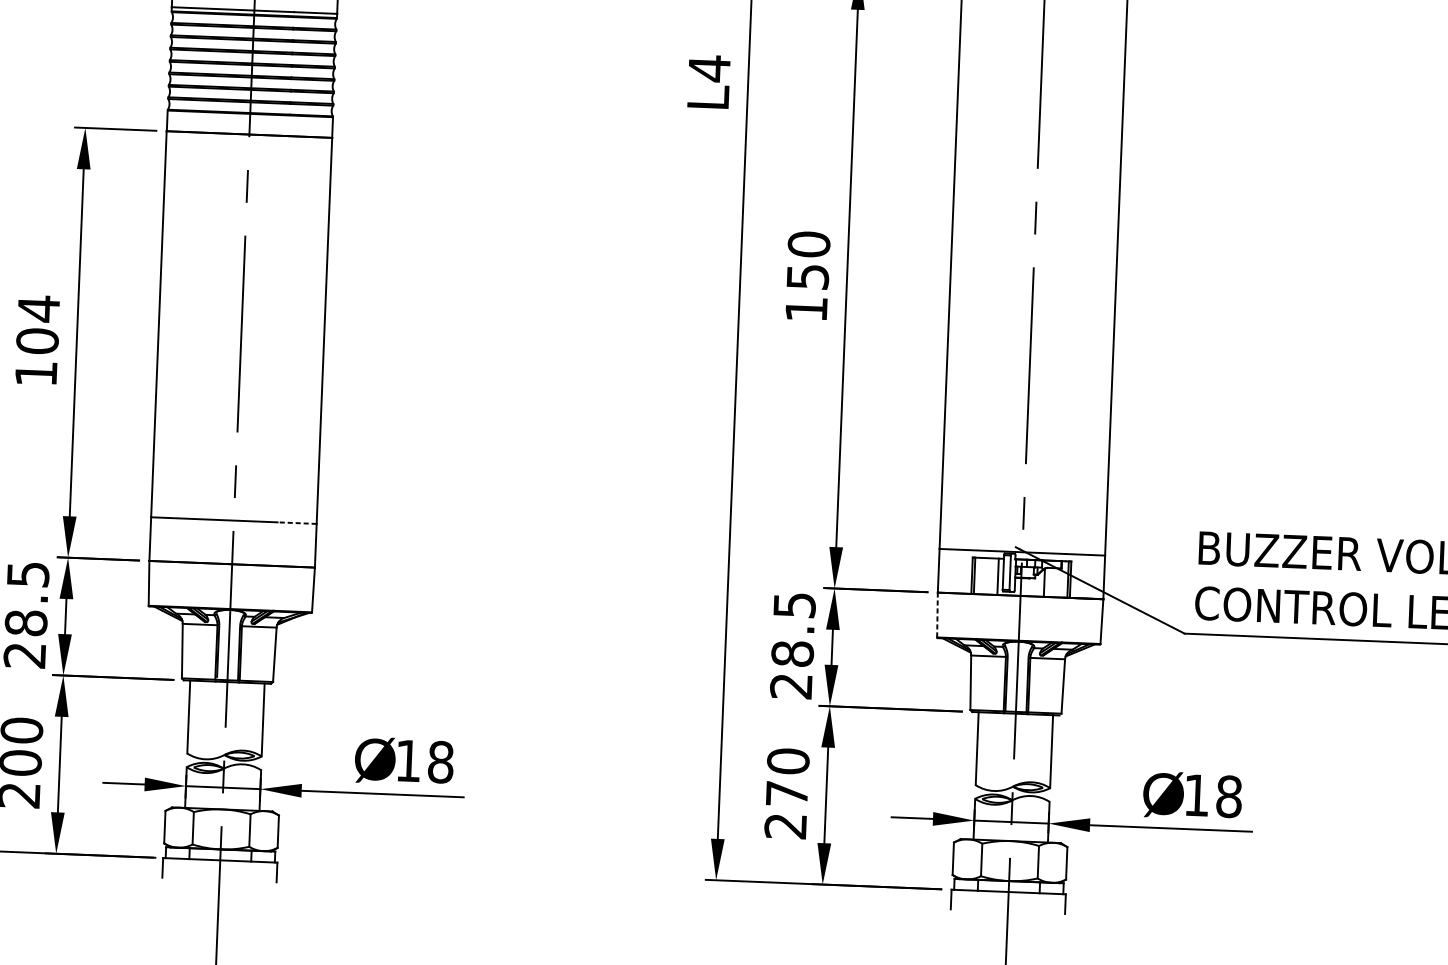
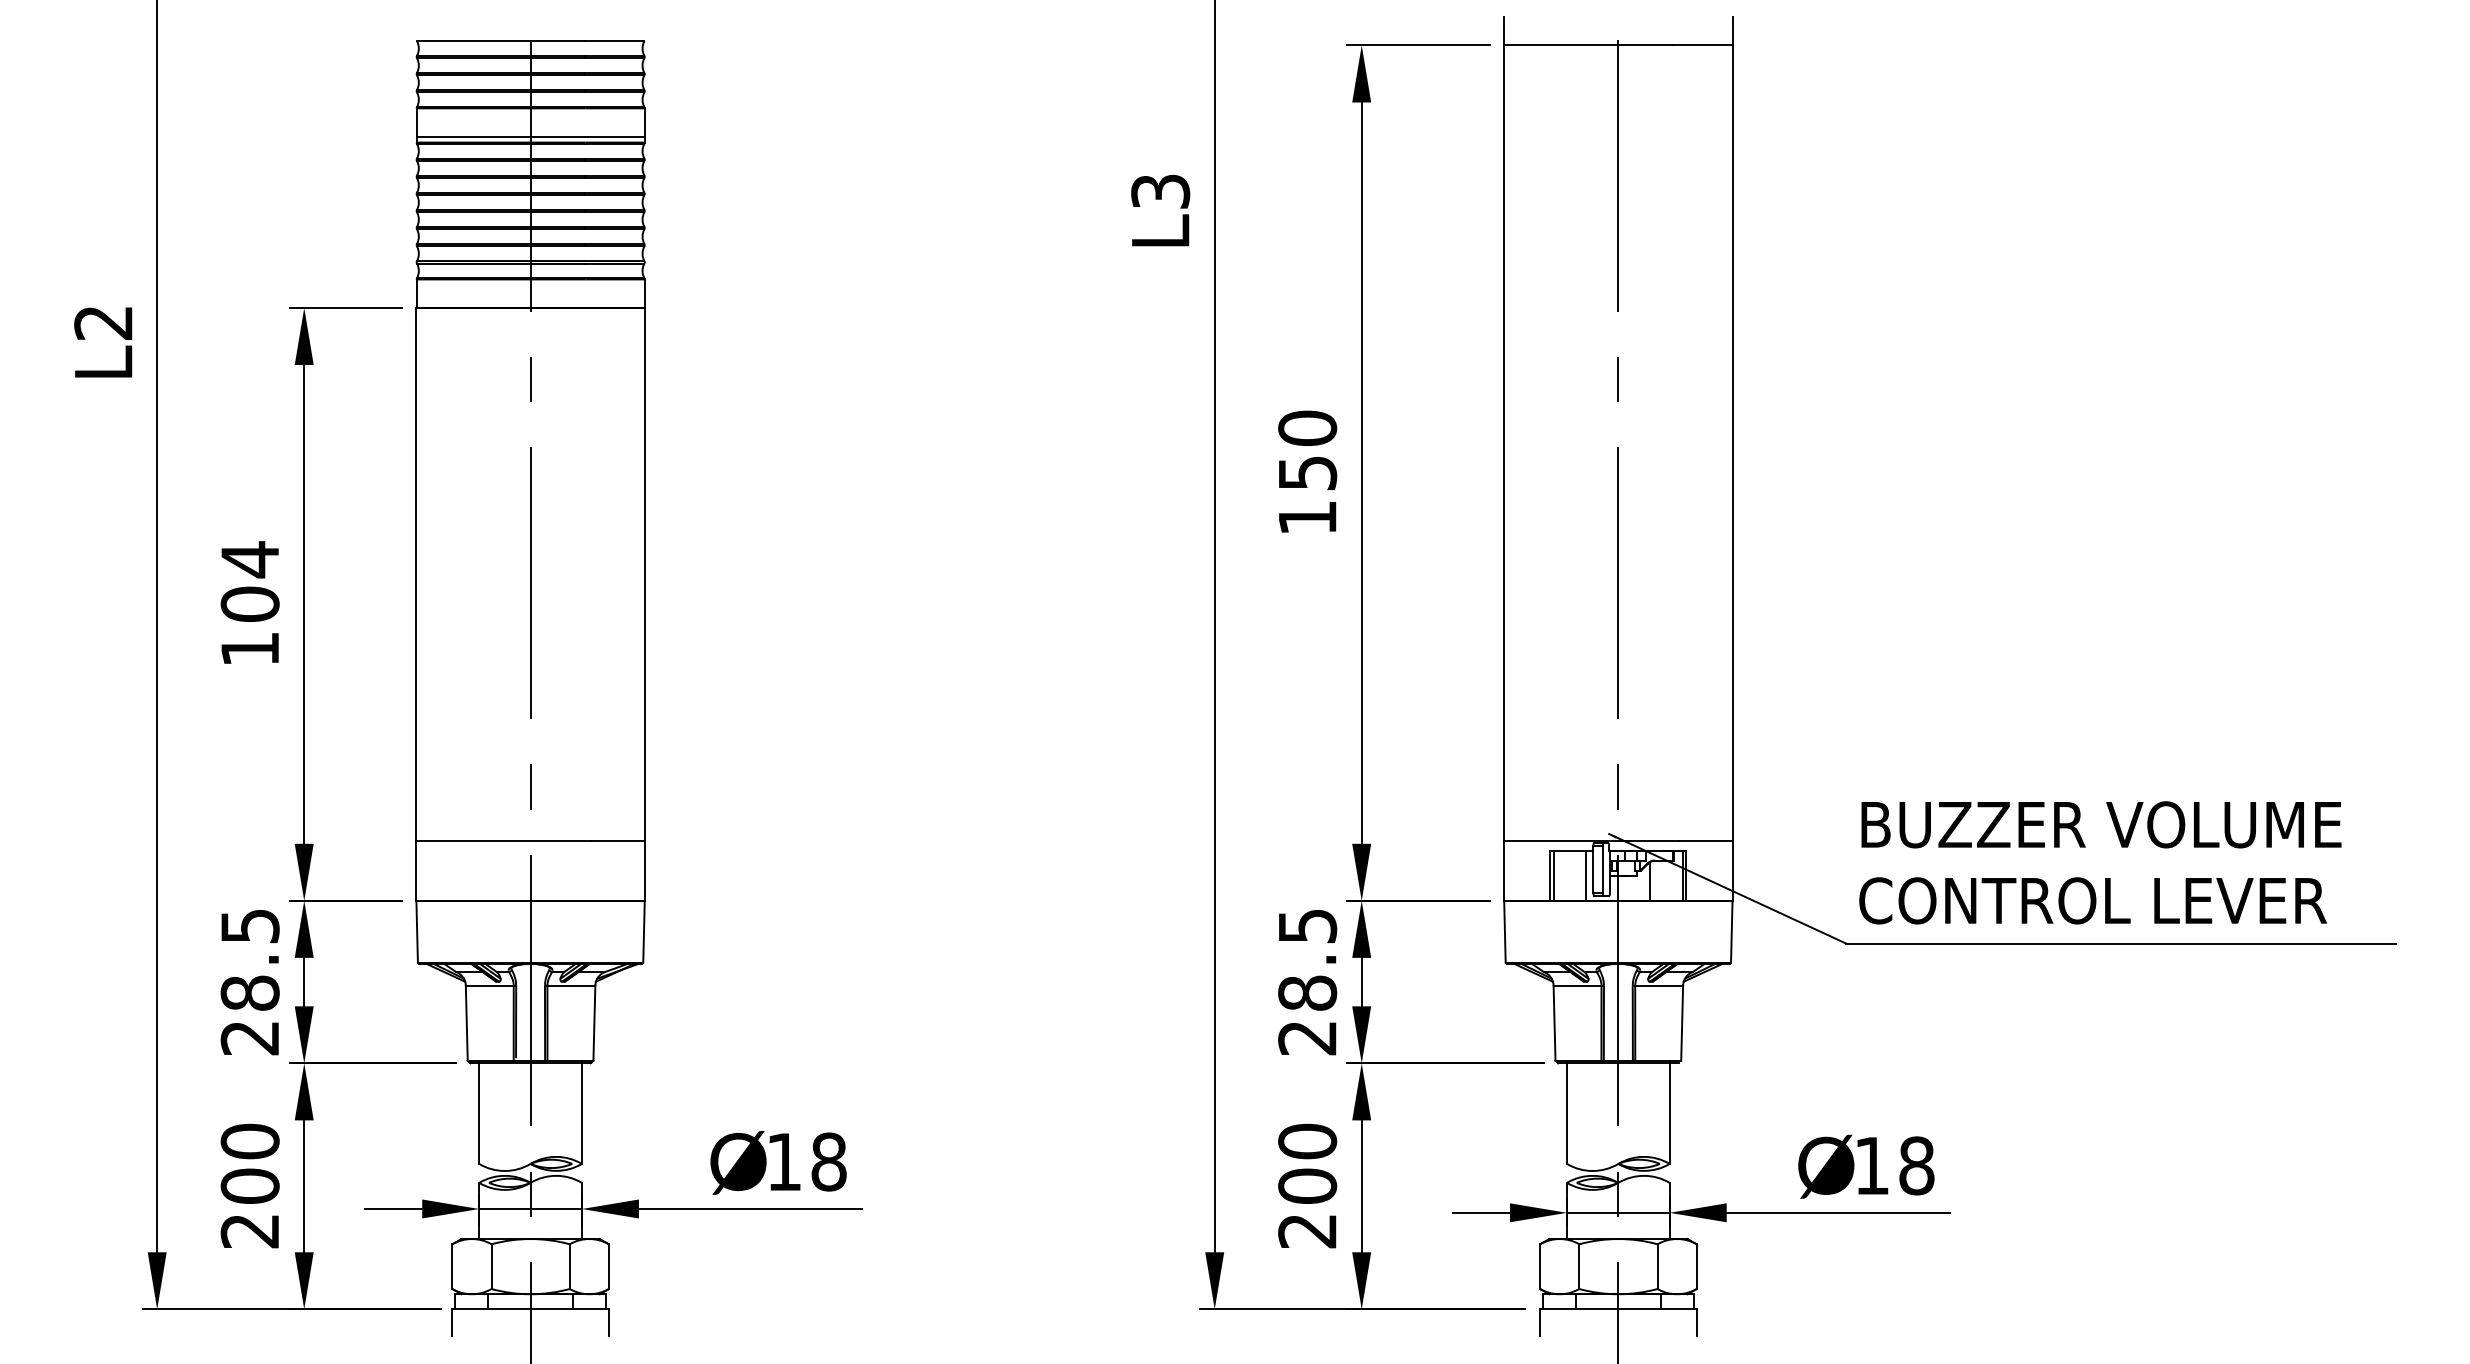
text: (709, 68) -> (1160, 191), L4 -> L3
line: (296, 523) -> (617, 840), dashed -> solid
line: (937, 614) -> (1504, 931), dashed -> solid
text: (787, 793) -> (1307, 1185), 270 -> 200

